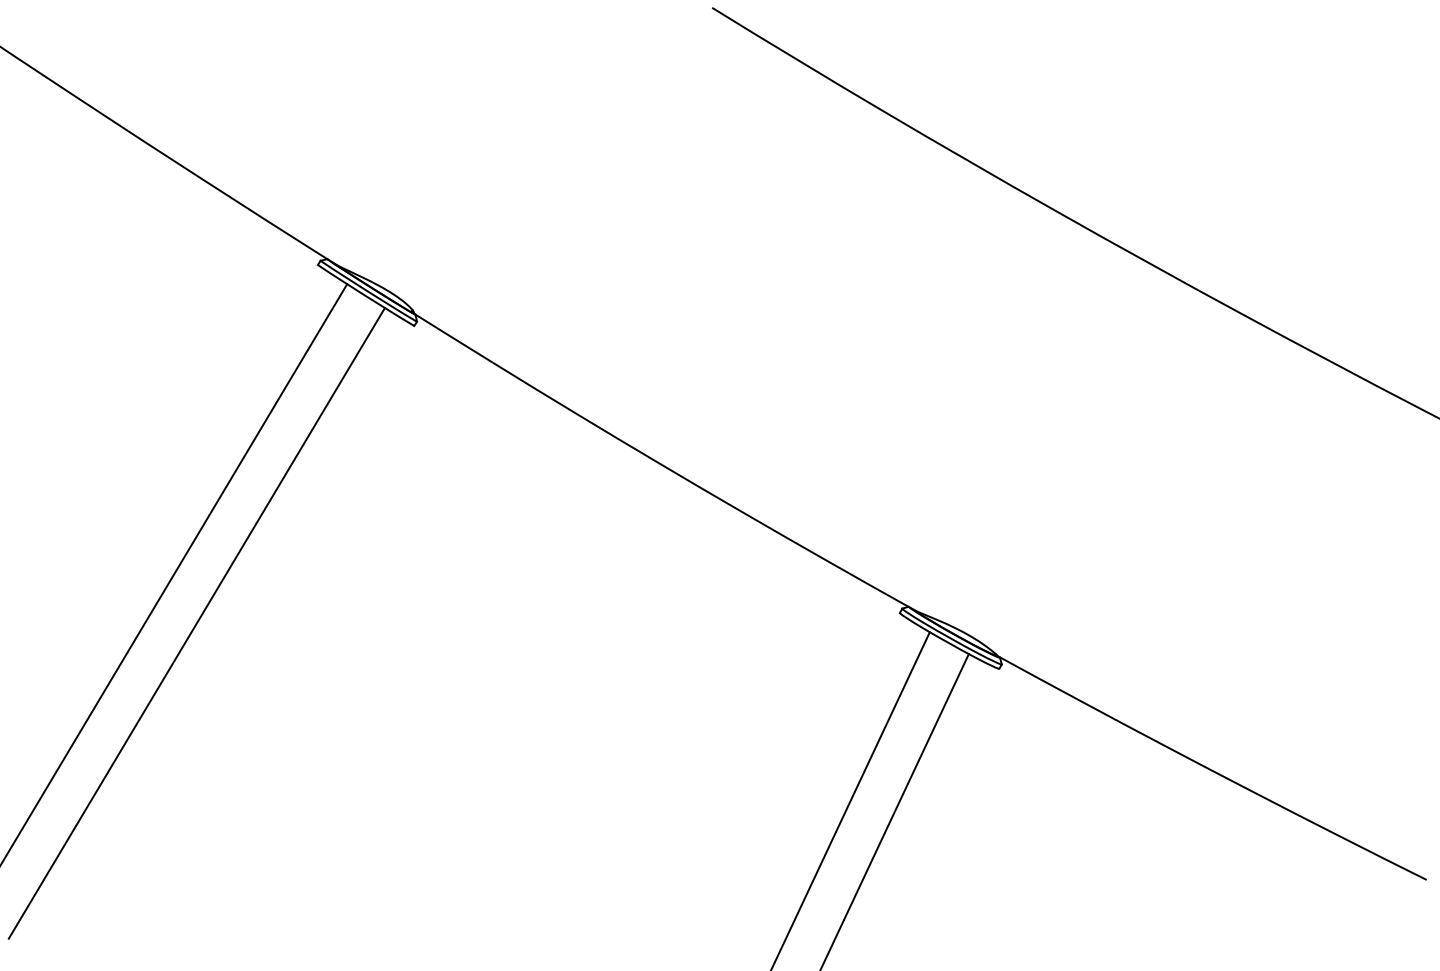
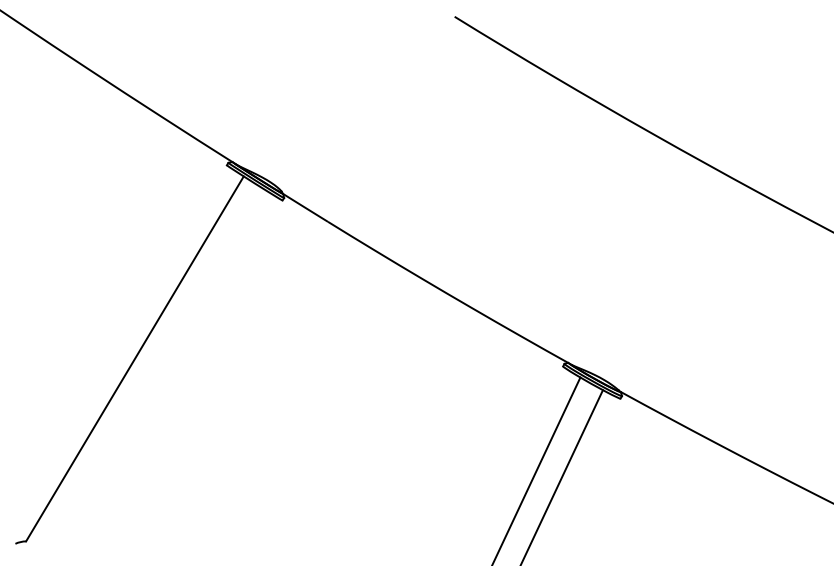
line: (196, 623) -> (156, 372), removed

